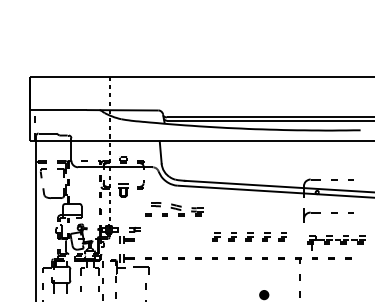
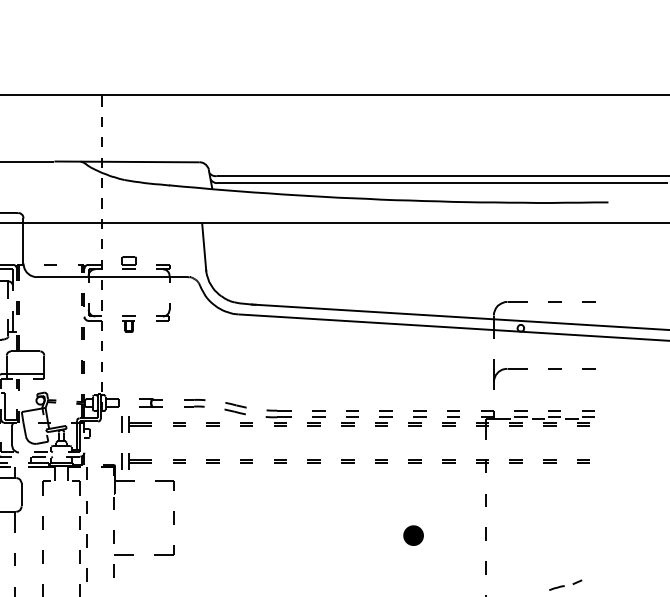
part: (123, 190) -> (128, 324), size x0.62
part: (174, 209) -> (232, 413), moved
part: (336, 242) -> (535, 423), moved
part: (141, 269) -> (165, 483), size x0.62

